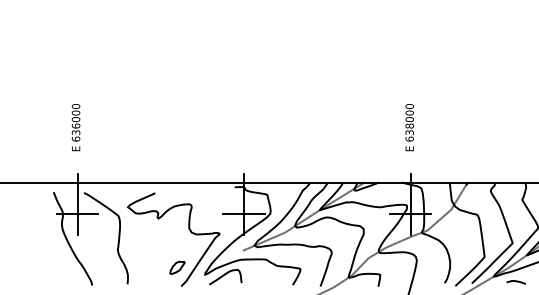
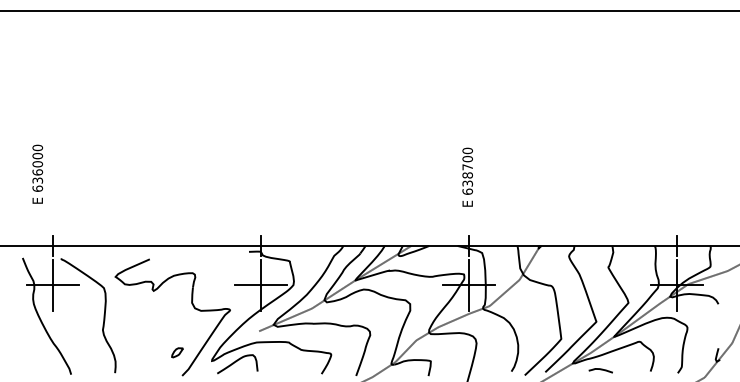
text: (409, 119) -> (467, 167), 638000 -> 638700
text: (75, 126) -> (37, 173), moved
part: (177, 267) -> (177, 352), size x0.6

